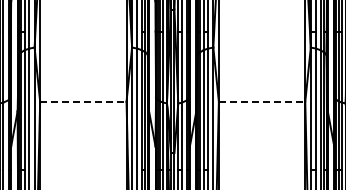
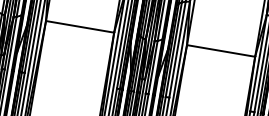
line: (83, 101) -> (80, 26), dashed -> solid
line: (262, 101) -> (221, 50), dashed -> solid

